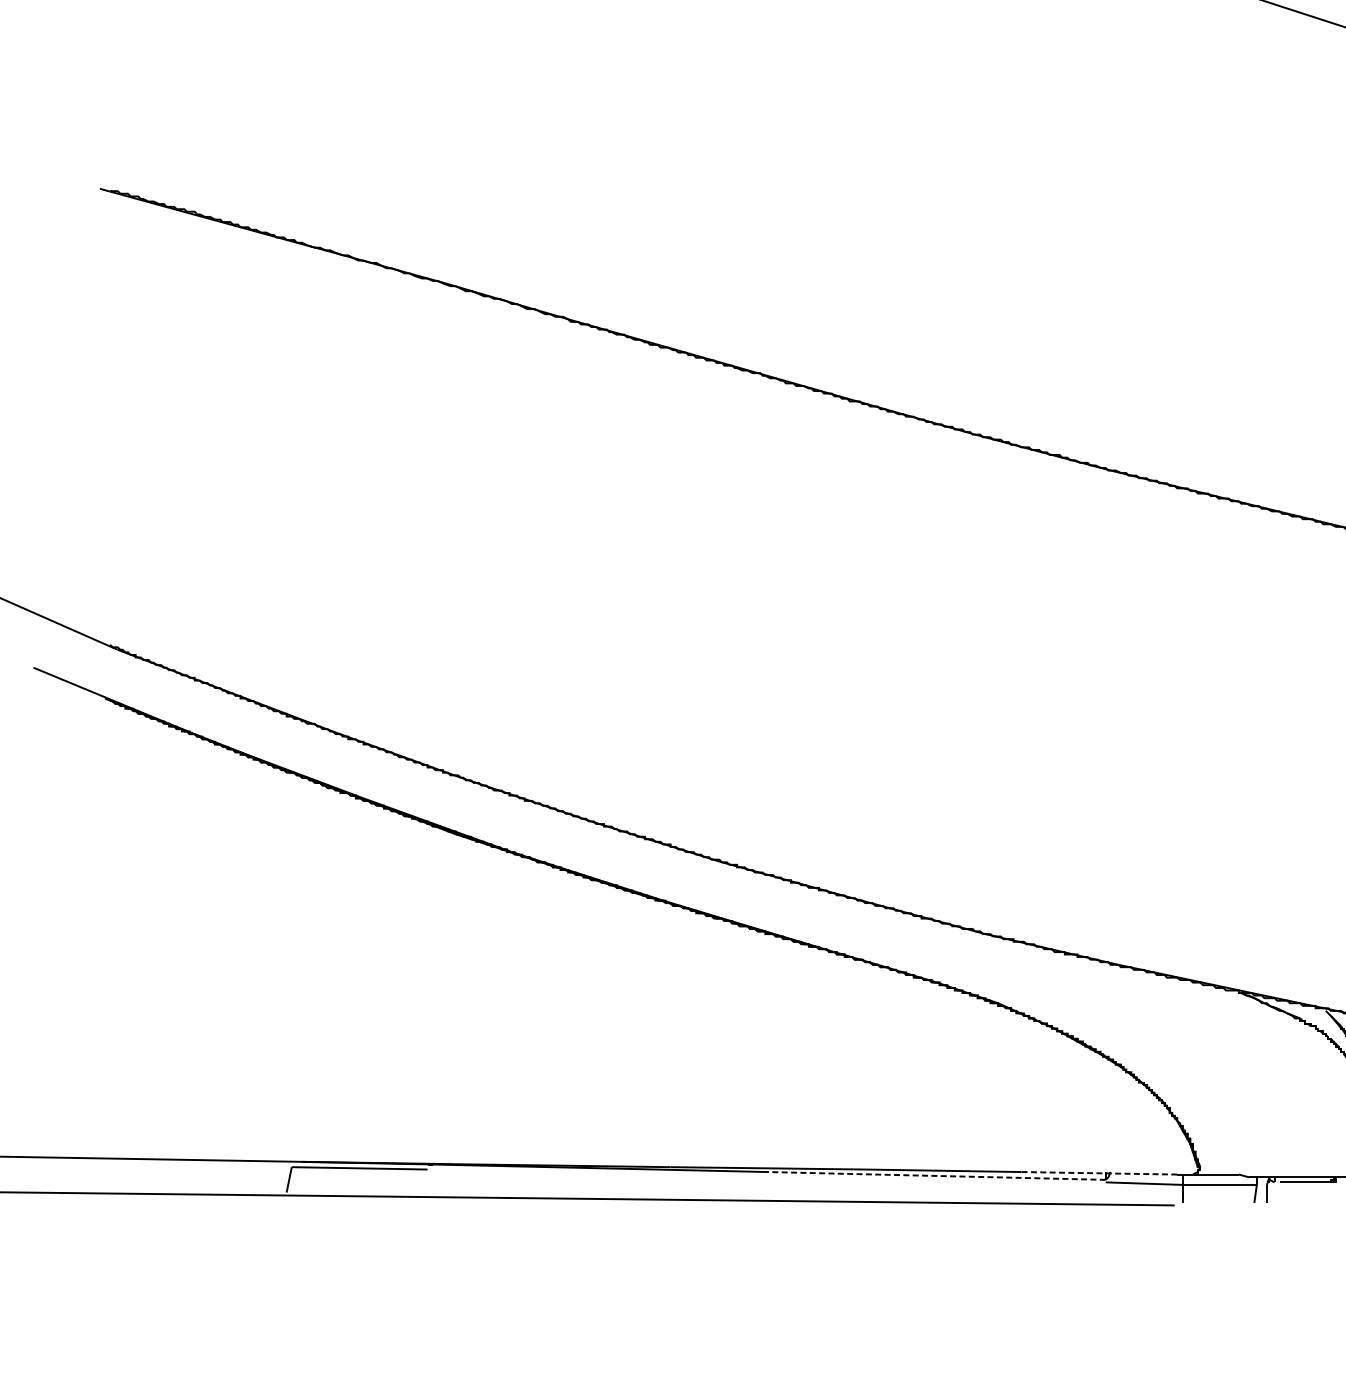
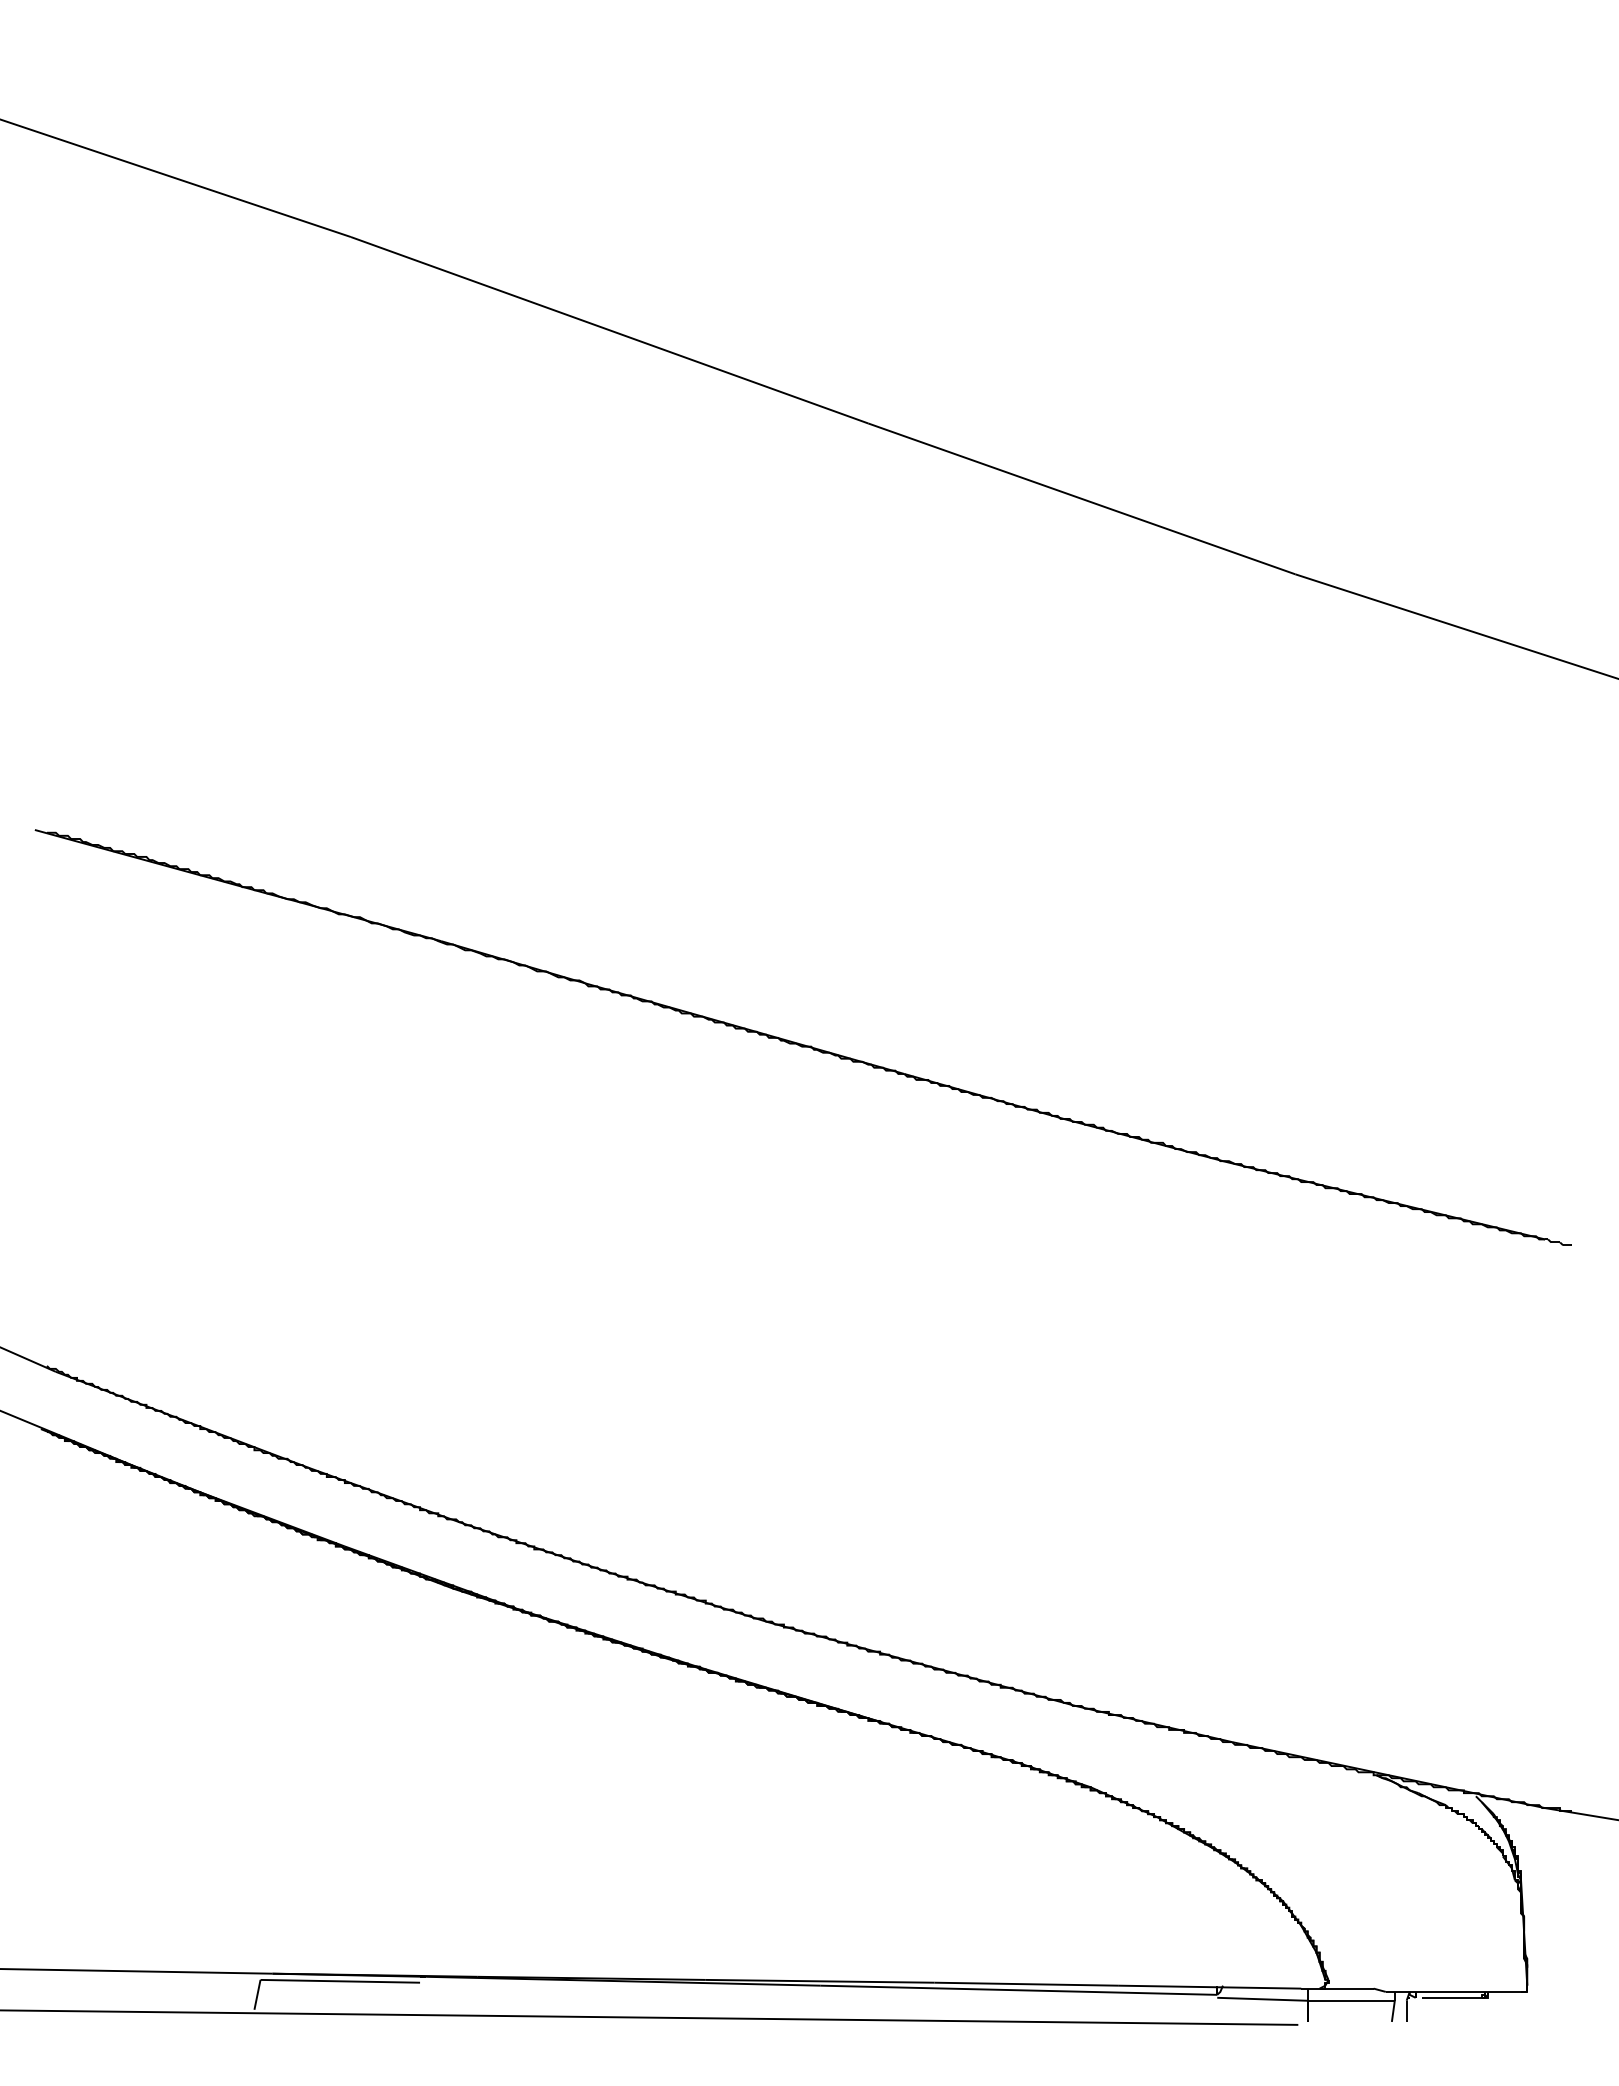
line: (1099, 1173) -> (1209, 1987), dashed -> solid
line: (936, 1176) -> (1018, 1990), dashed -> solid

